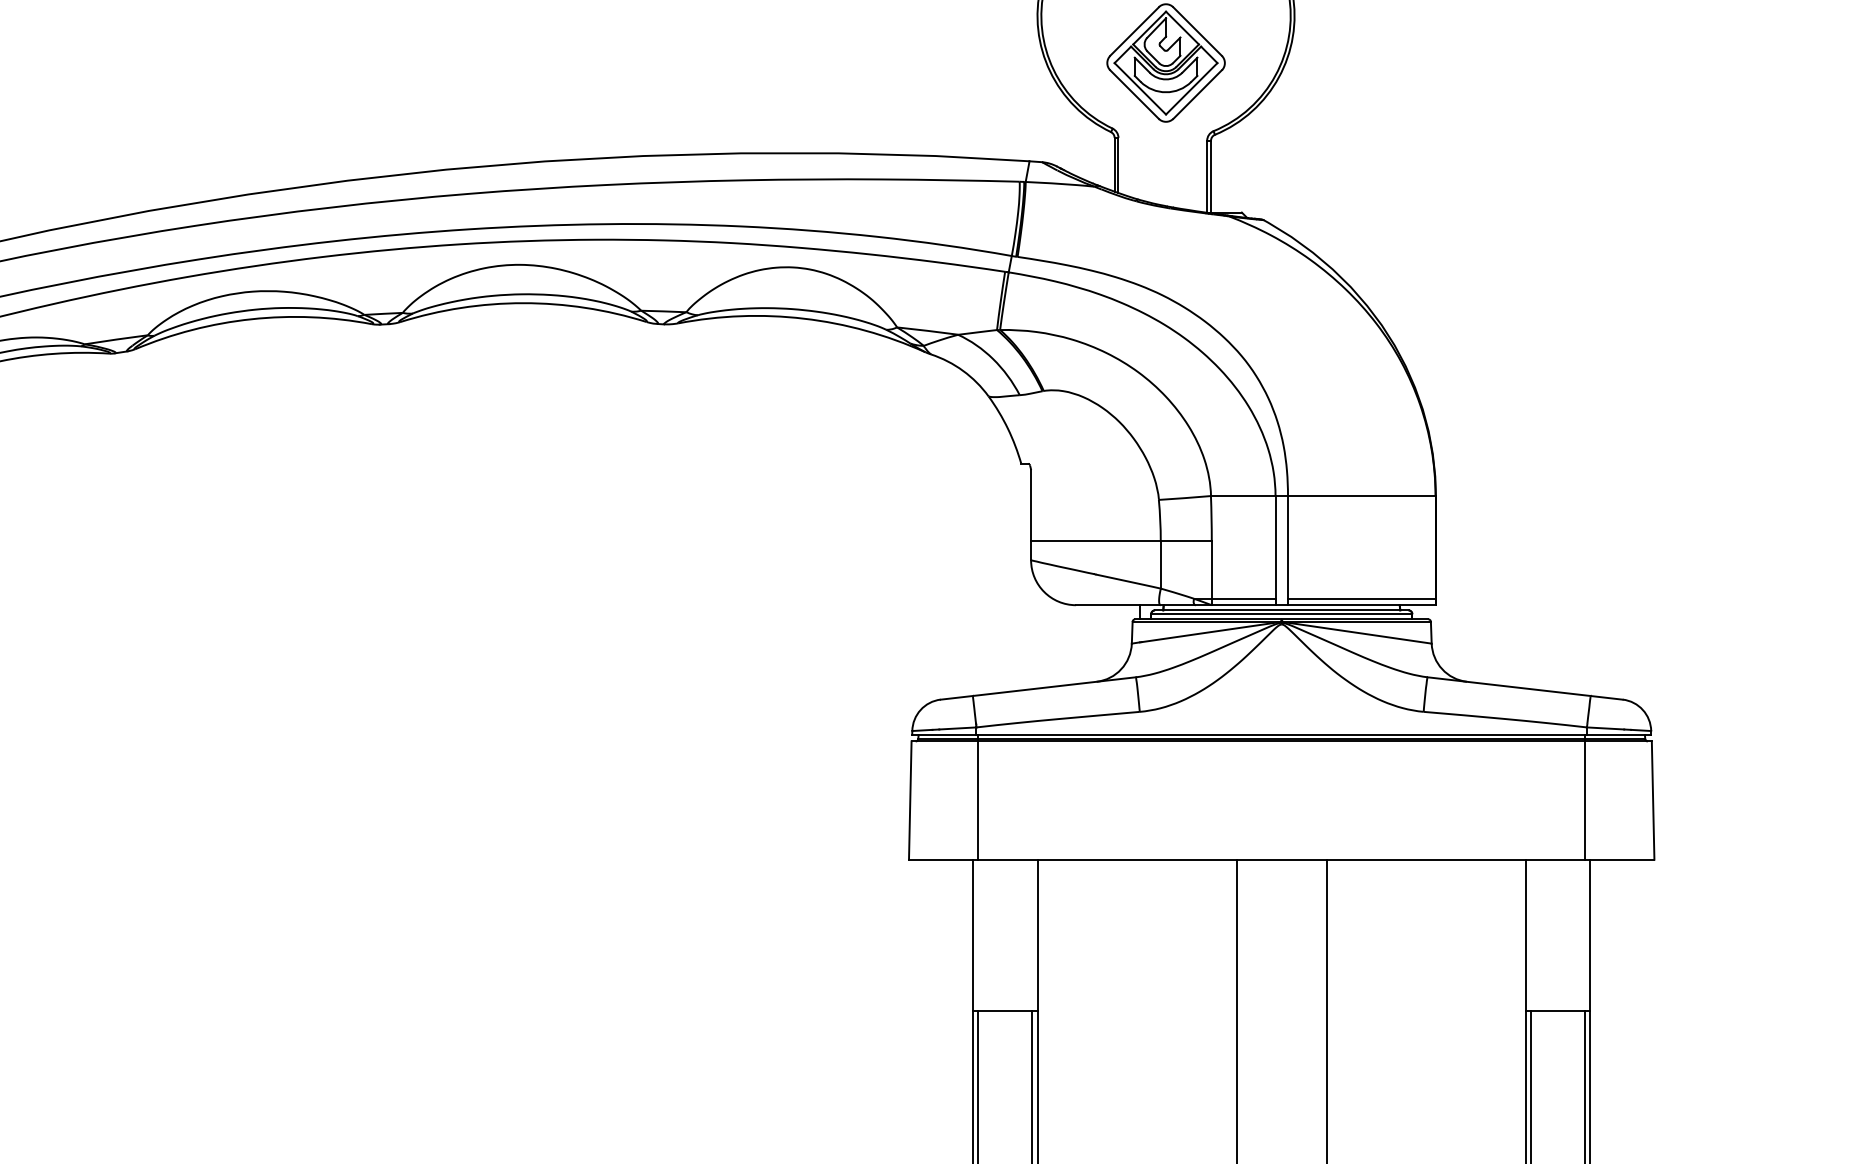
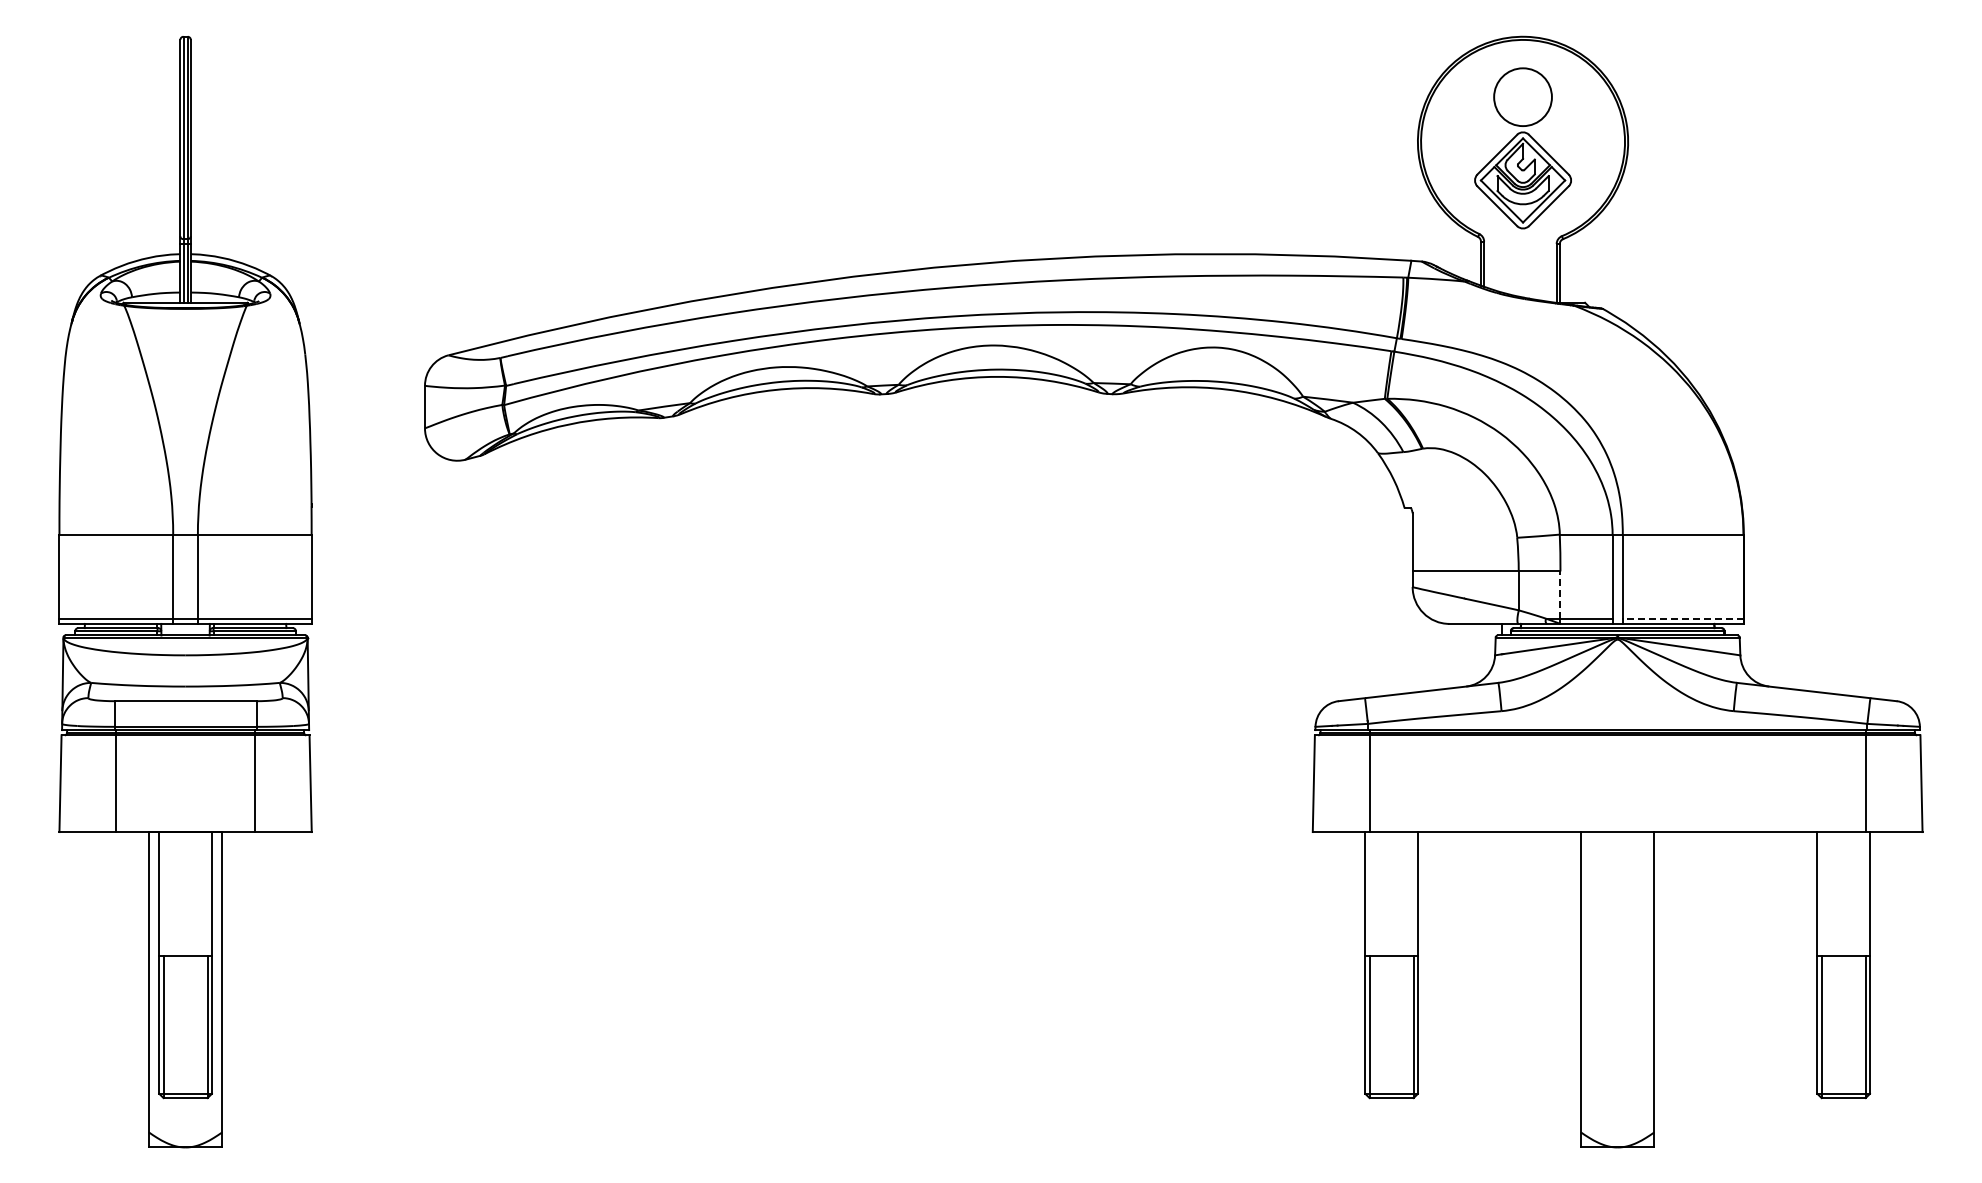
line: (1211, 570) -> (1560, 595), solid -> dashed
line: (1362, 598) -> (1683, 618), solid -> dashed

